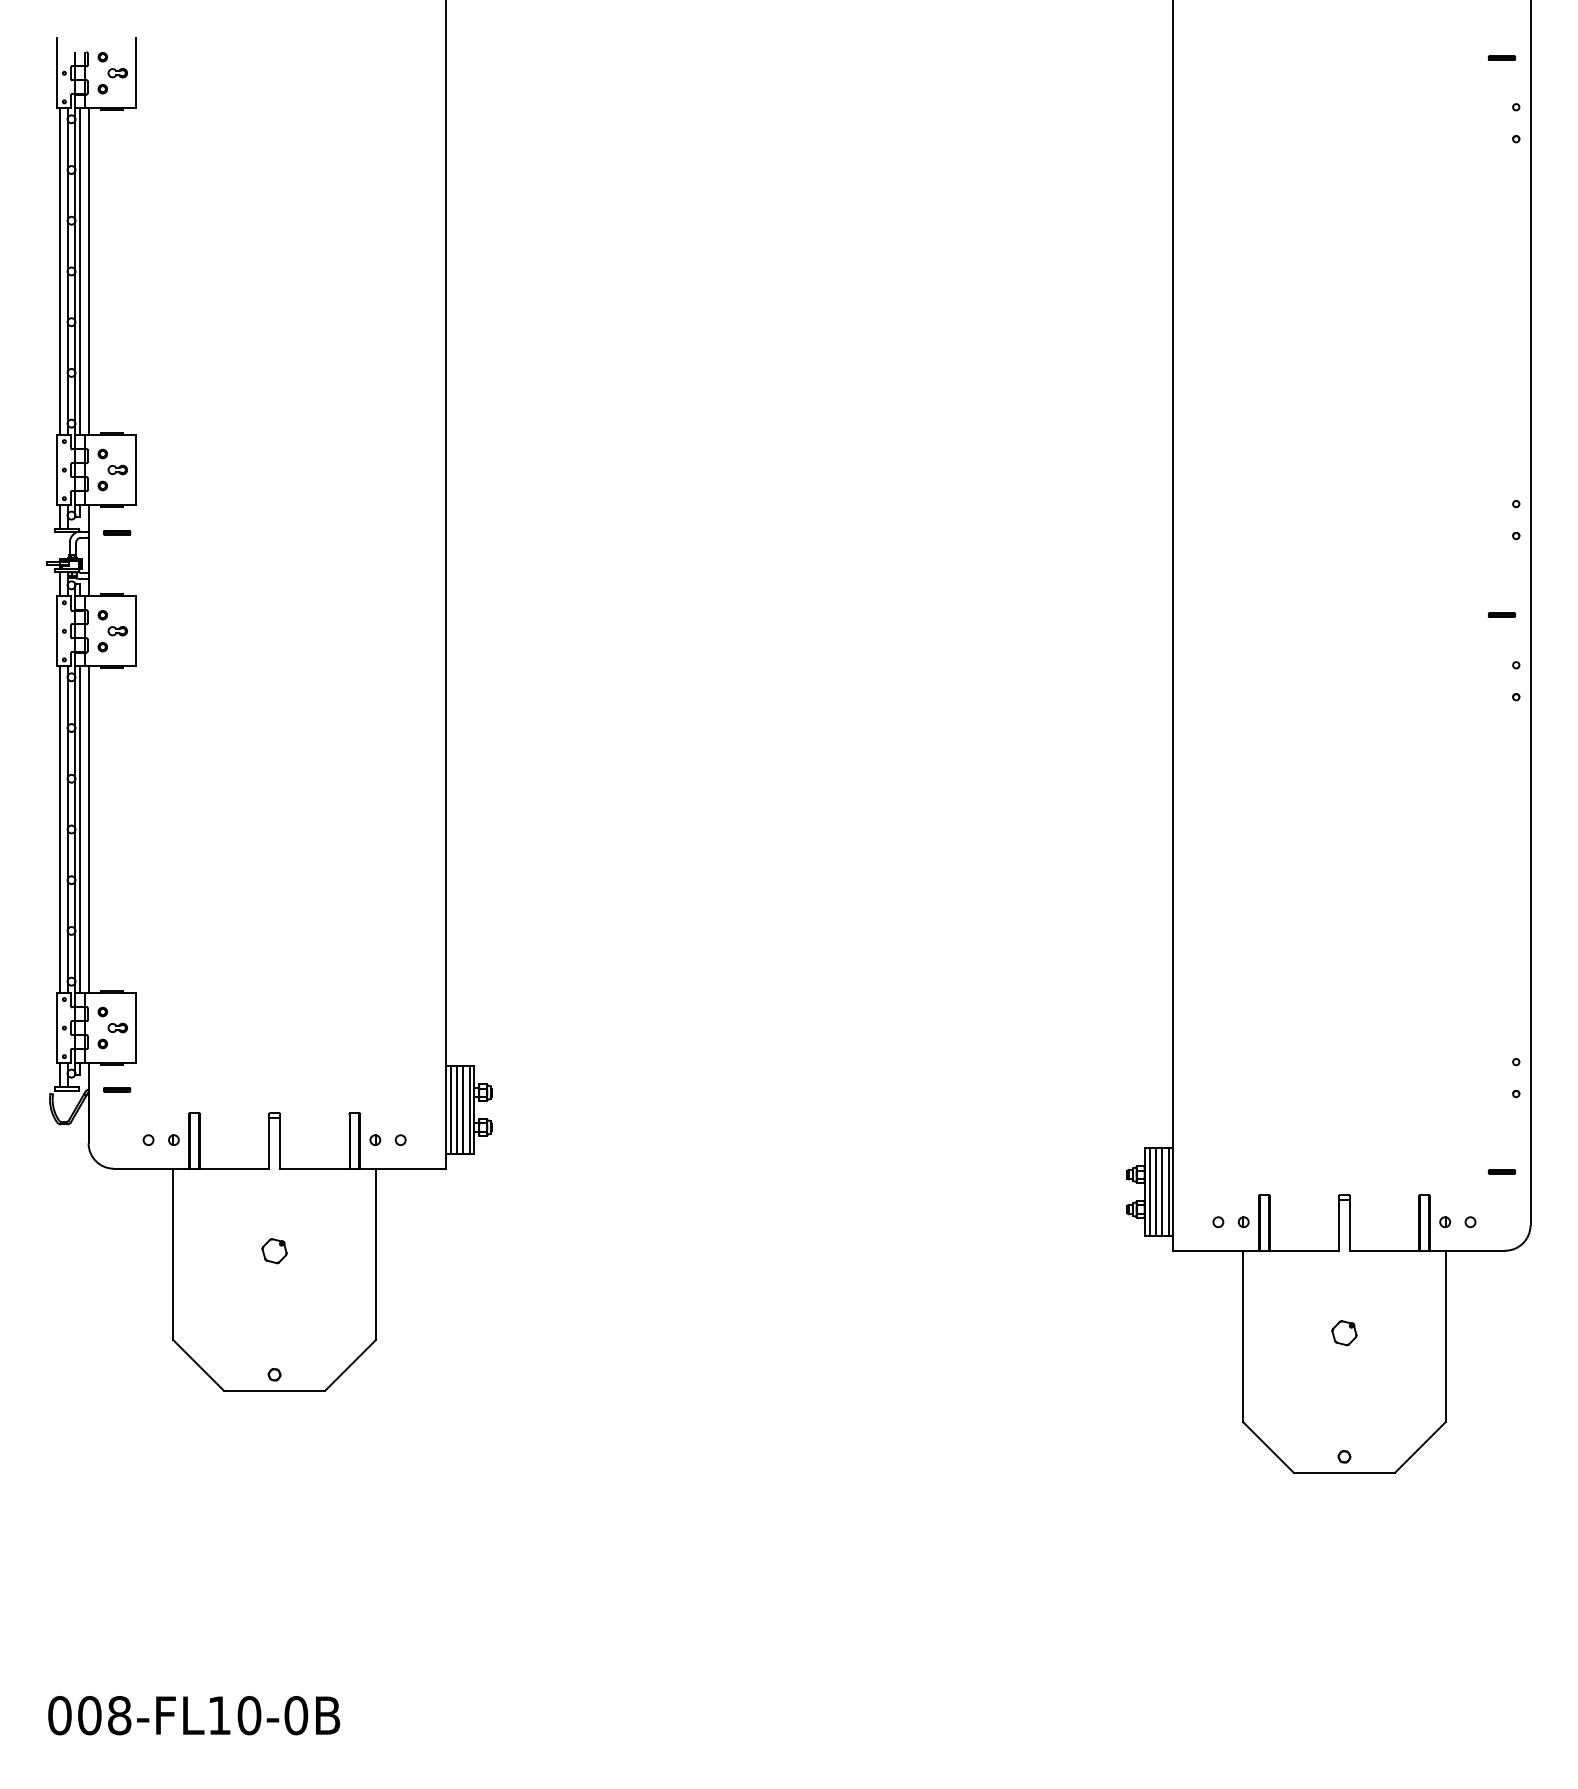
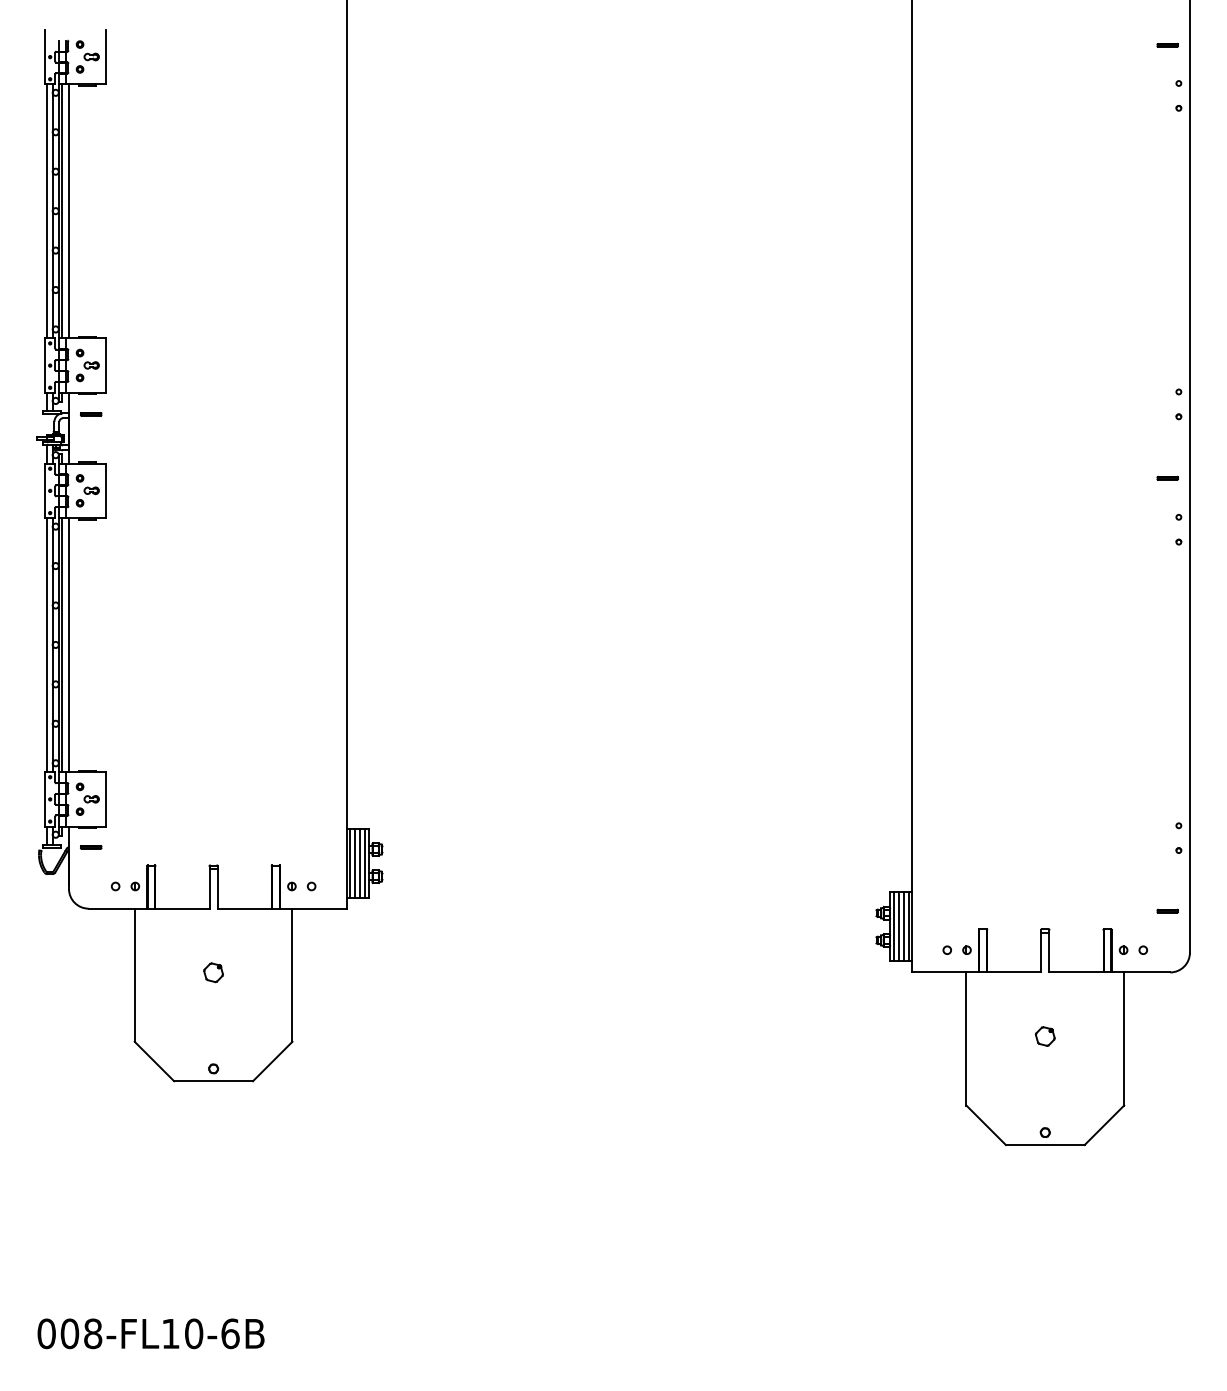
text: (296, 1715) -> (230, 1333), 008-FL10-0B -> 008-FL10-6B

